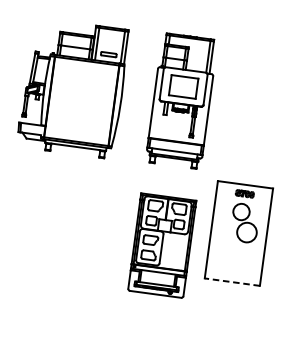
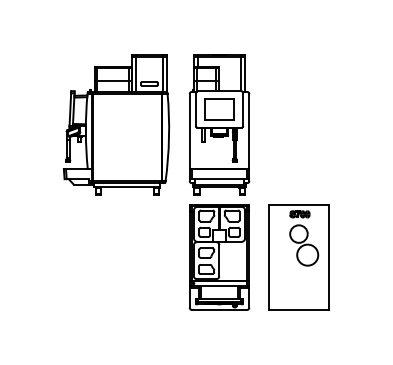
part: (73, 88) -> (116, 124), moved
part: (162, 245) -> (219, 257), moved
line: (232, 281) -> (299, 309), dashed -> solid

